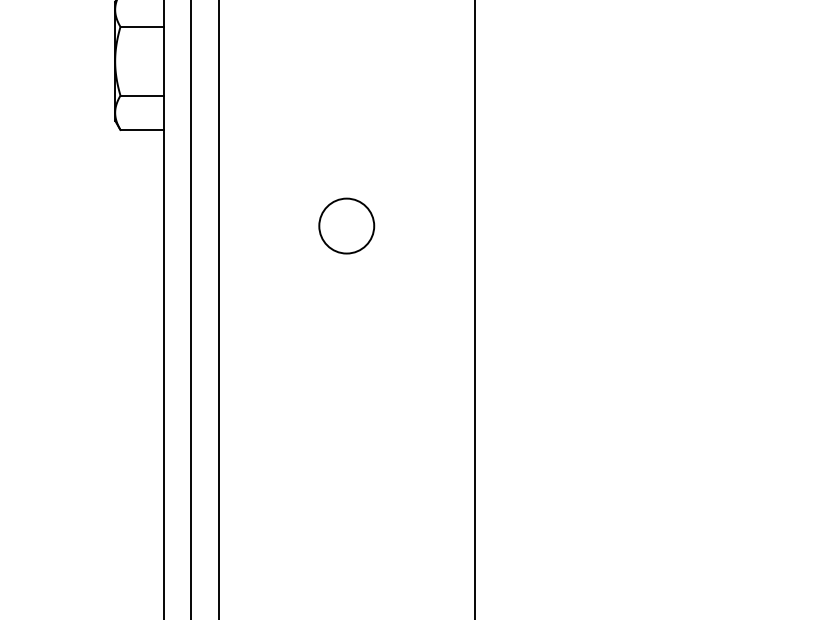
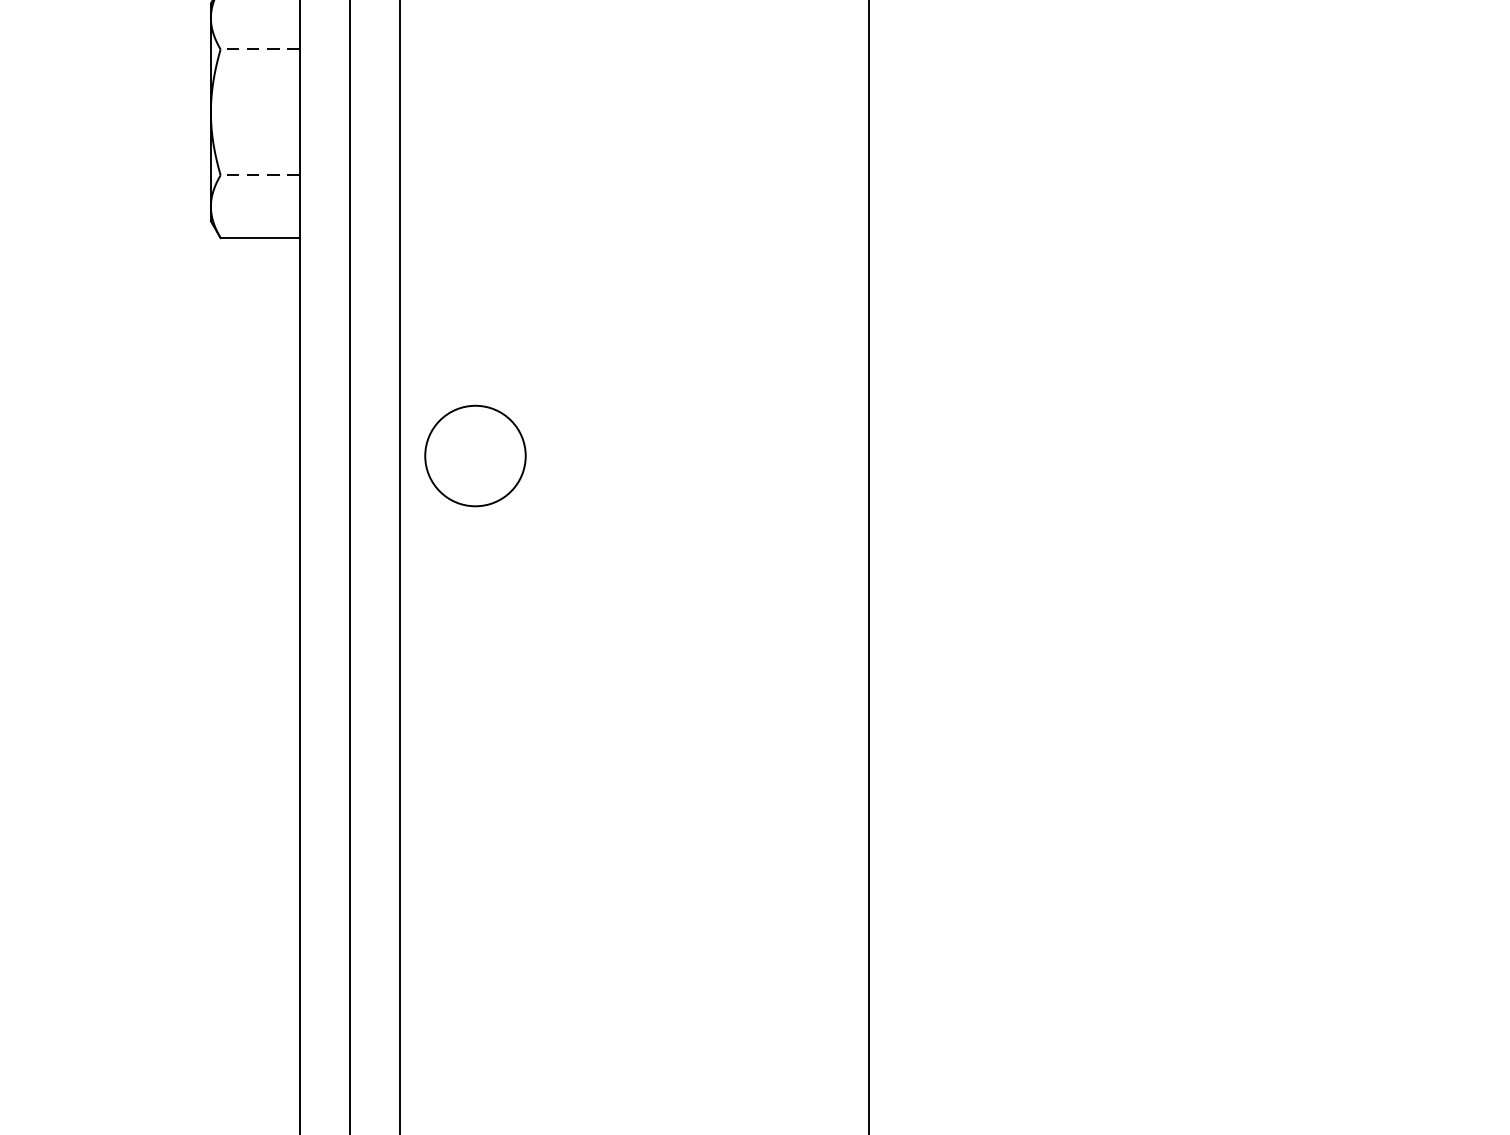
line: (142, 26) -> (260, 48), solid -> dashed
line: (142, 95) -> (260, 174), solid -> dashed
circle: (346, 225) -> (475, 454), moved

